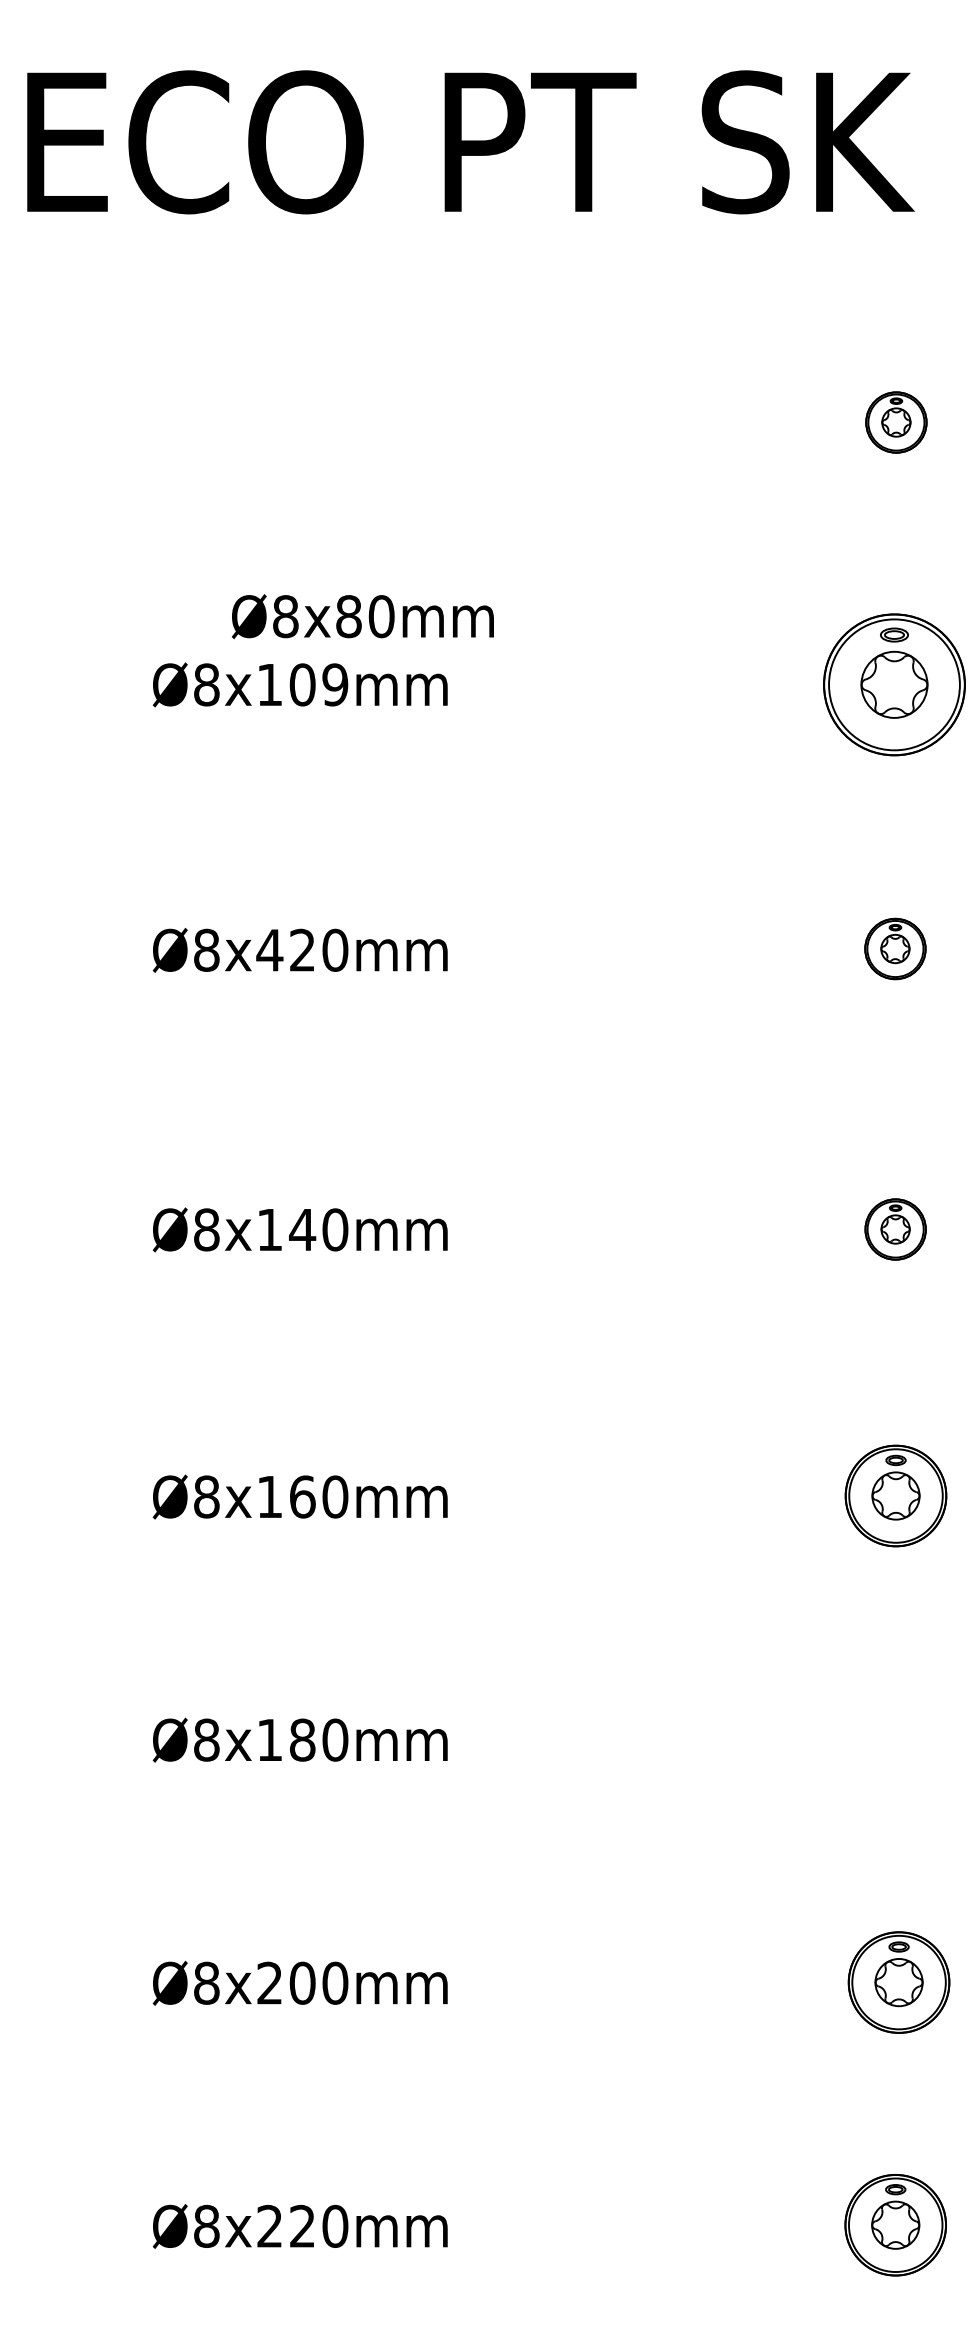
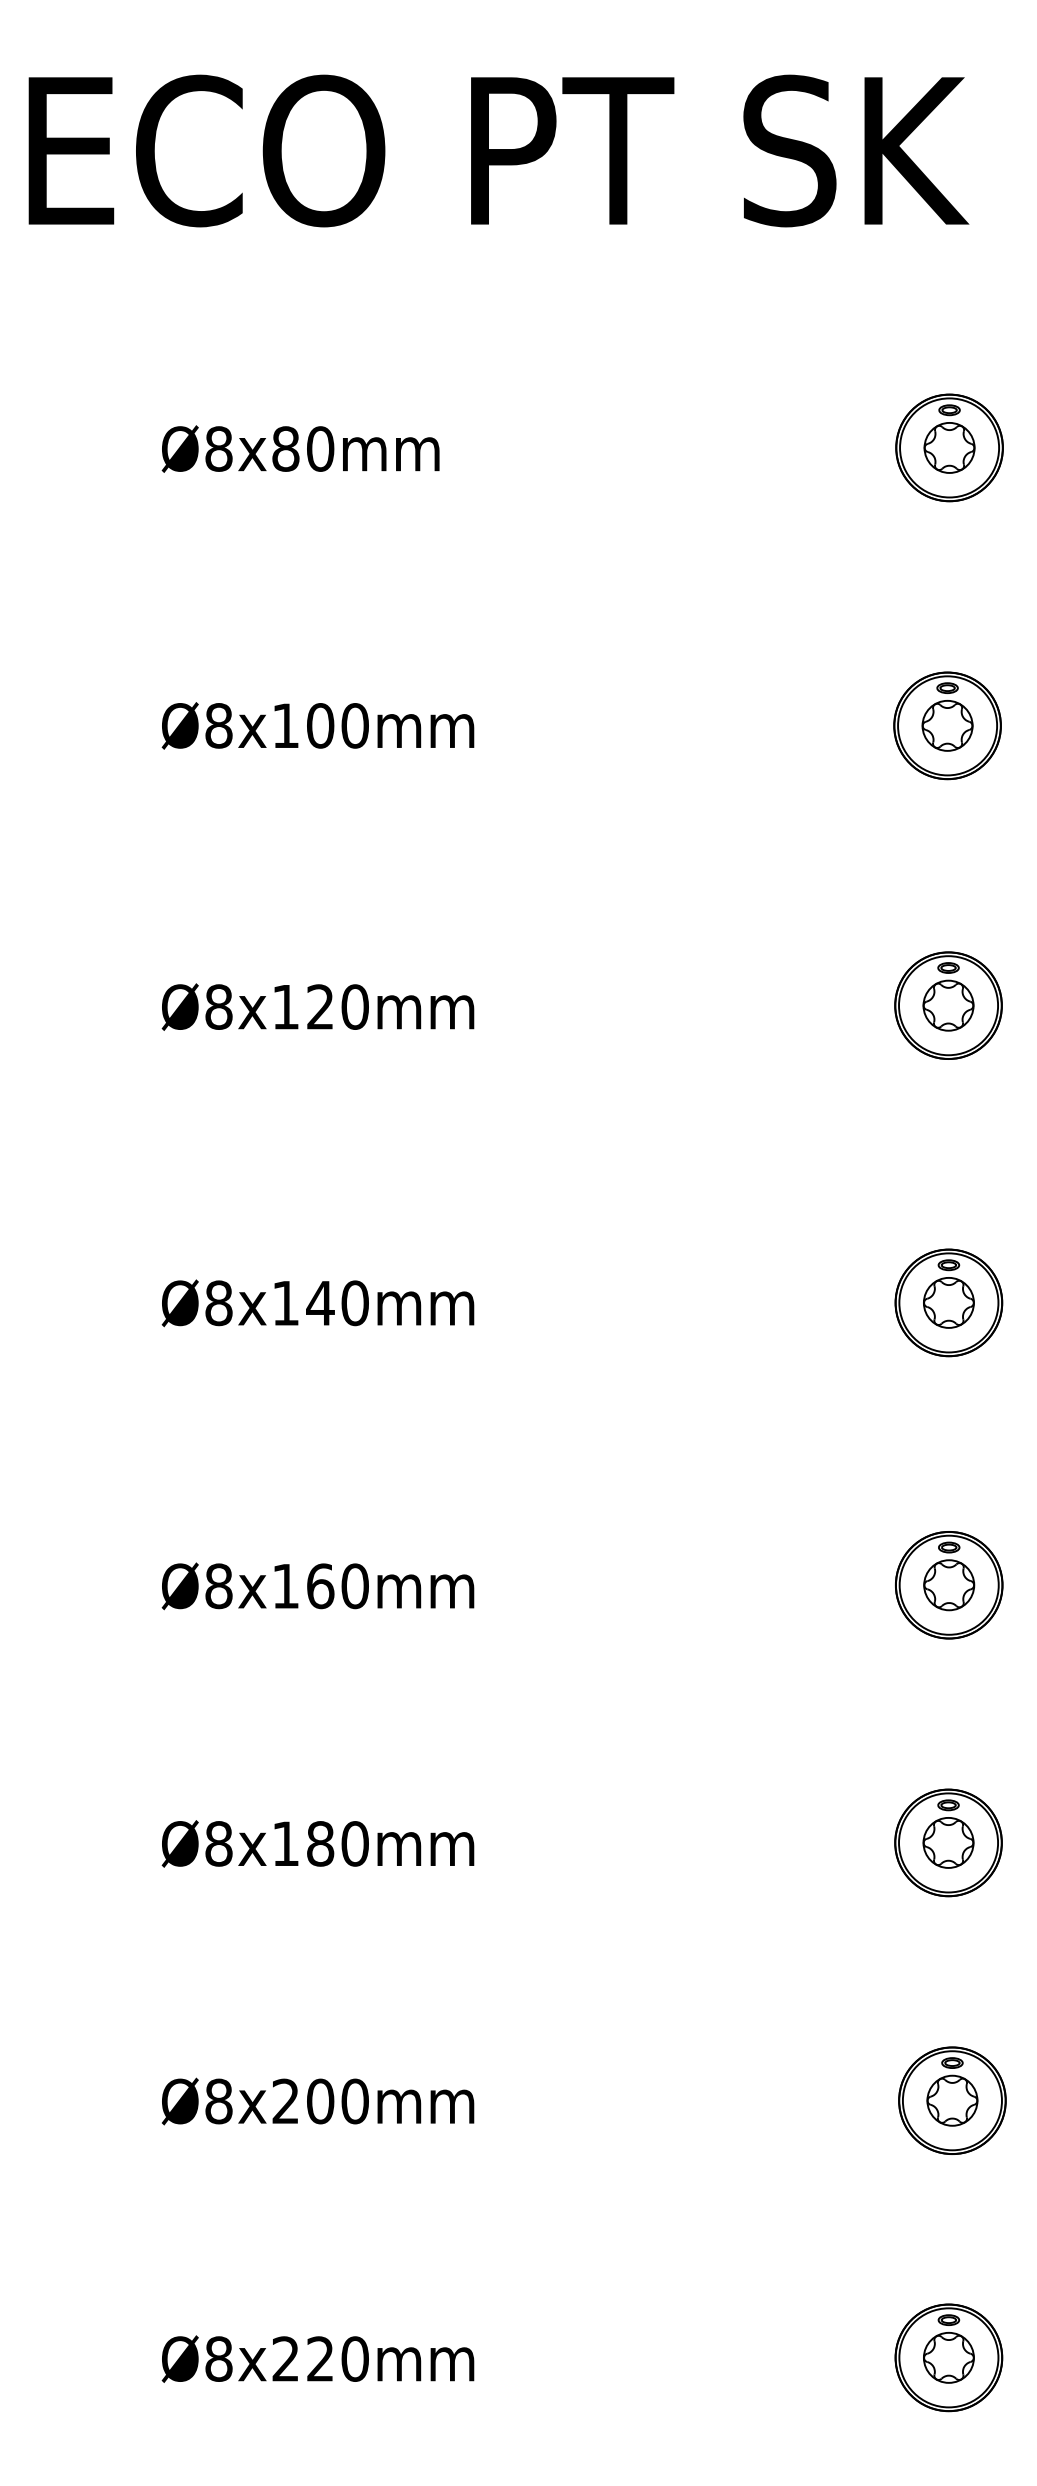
part: (896, 422) -> (949, 447), size x1.67
text: (362, 616) -> (300, 448), moved
text: (335, 684) -> (355, 725), Ø8x109mm -> Ø8x100mm
part: (894, 684) -> (947, 725), size x0.71
part: (895, 948) -> (948, 1005), size x1.67
text: (269, 950) -> (285, 1007), Ø8x420mm -> Ø8x120mm
part: (895, 1229) -> (948, 1302), size x1.67
part: (895, 1739) -> (948, 1843), added

